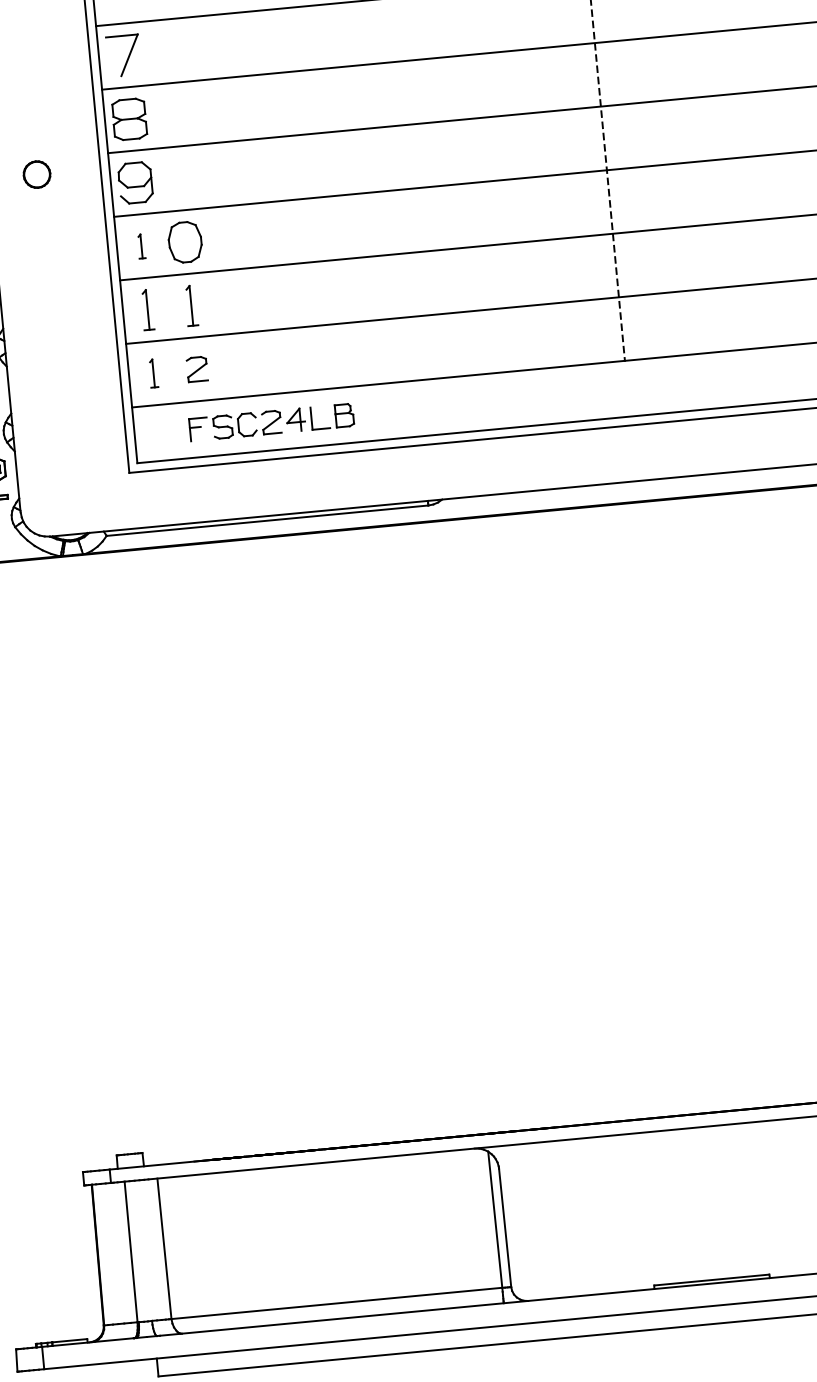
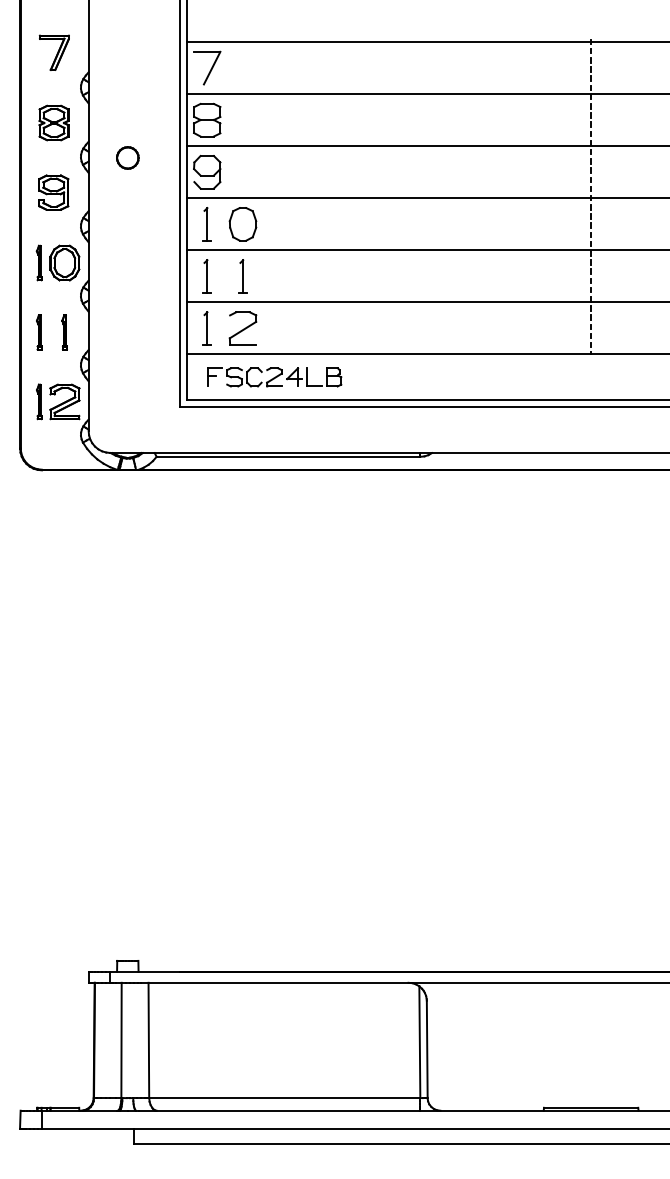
part: (140, 246) -> (206, 224), size x1.67
part: (196, 369) -> (242, 328), size x1.67
part: (152, 373) -> (206, 328), size x1.43
part: (271, 422) -> (274, 377), moved

